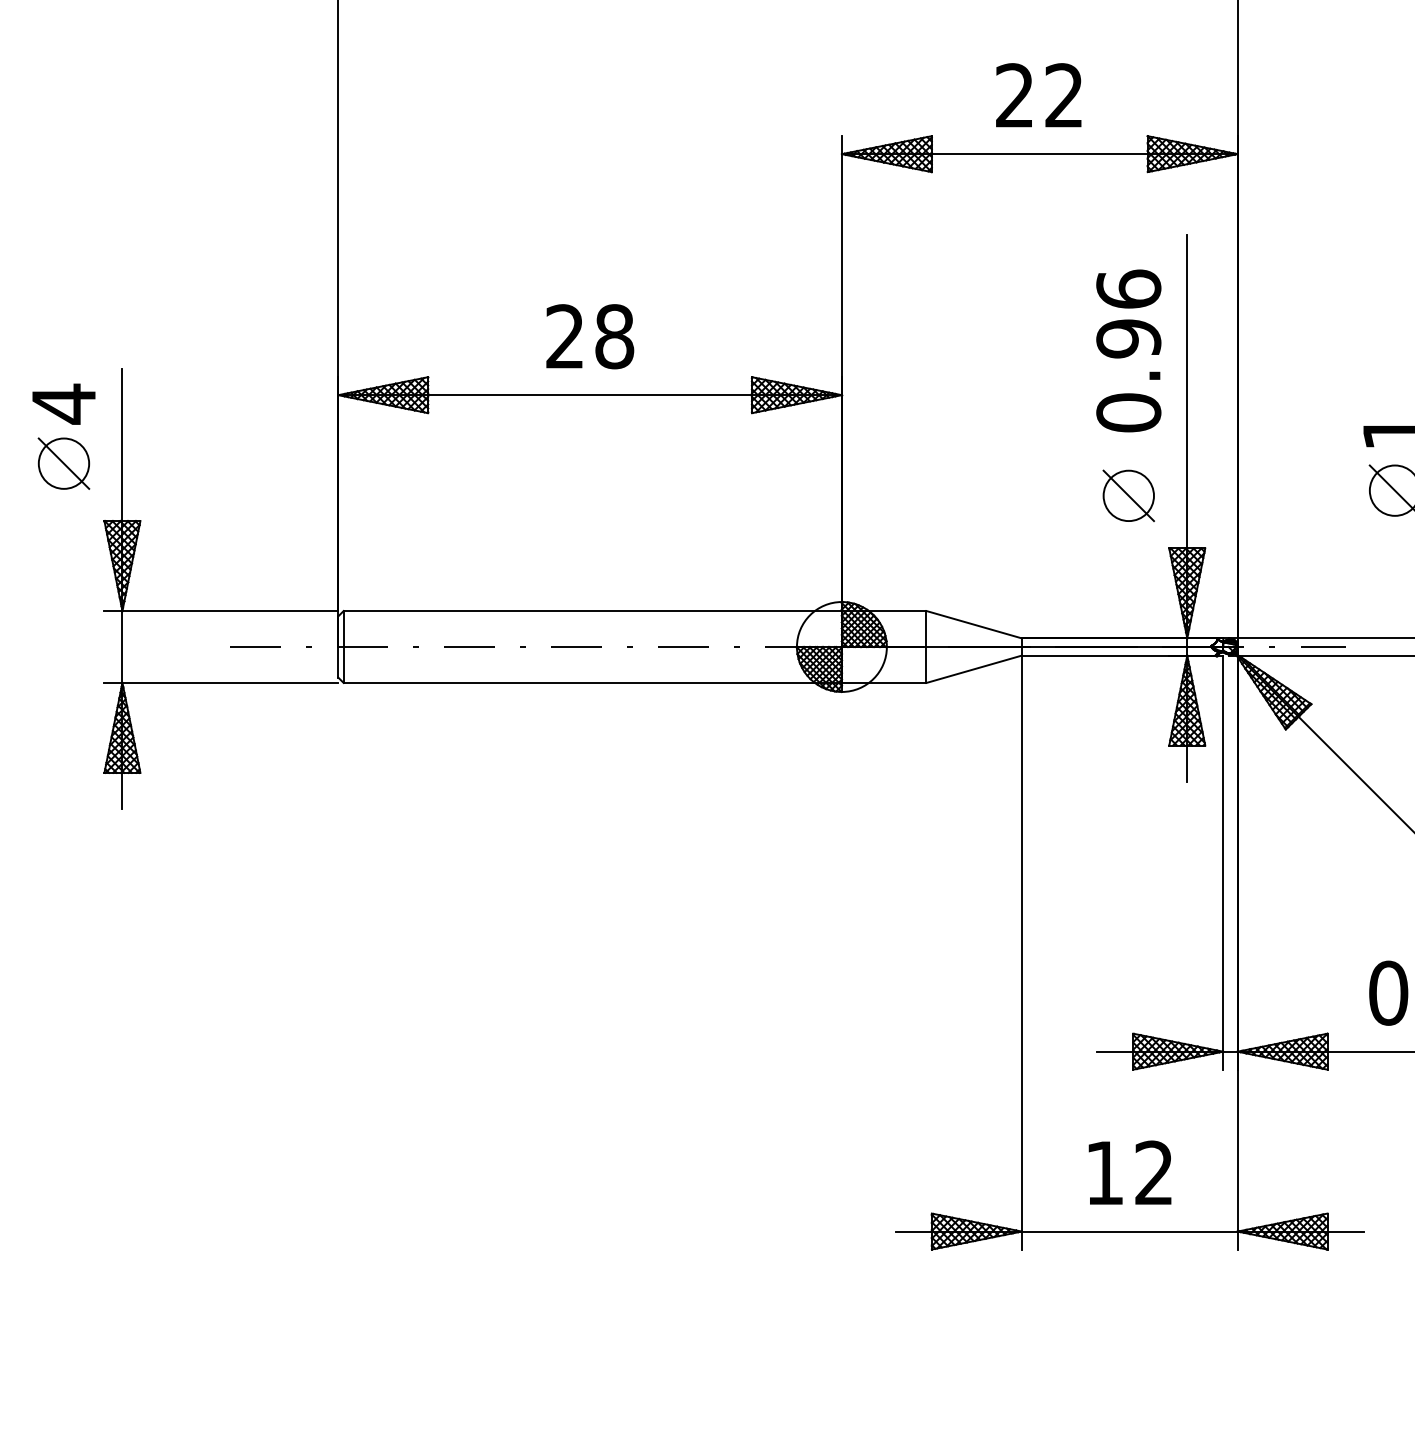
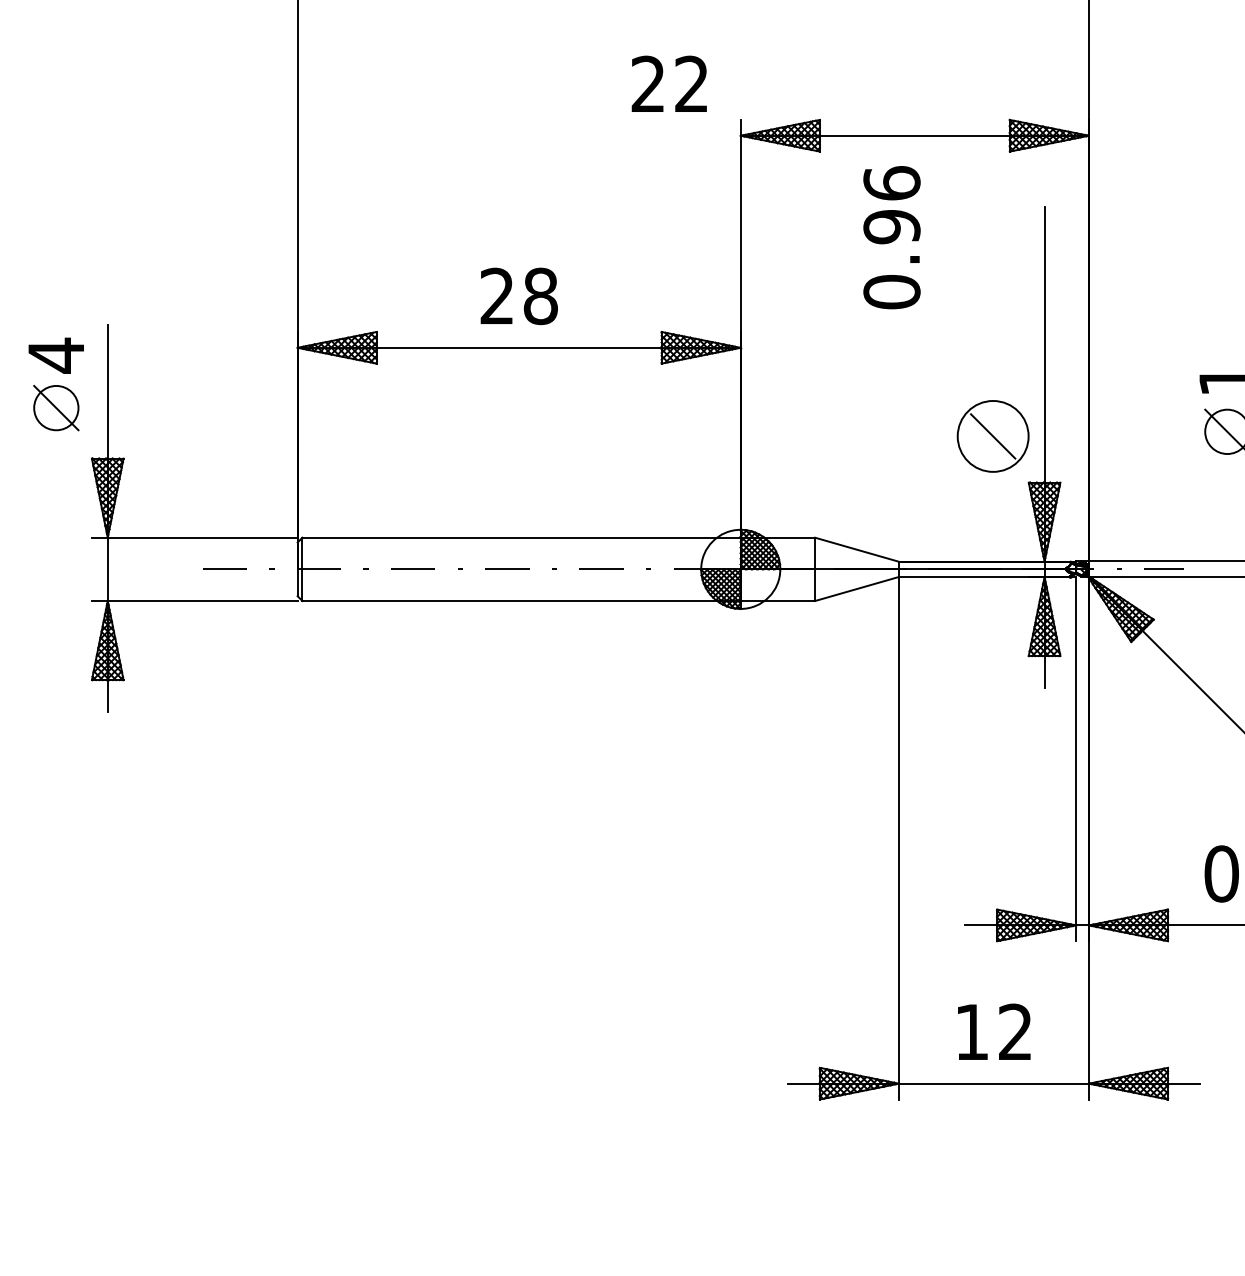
text: (1038, 95) -> (669, 84), moved
text: (1128, 350) -> (891, 237), moved
circle: (1128, 495) -> (992, 436), size x1.6

